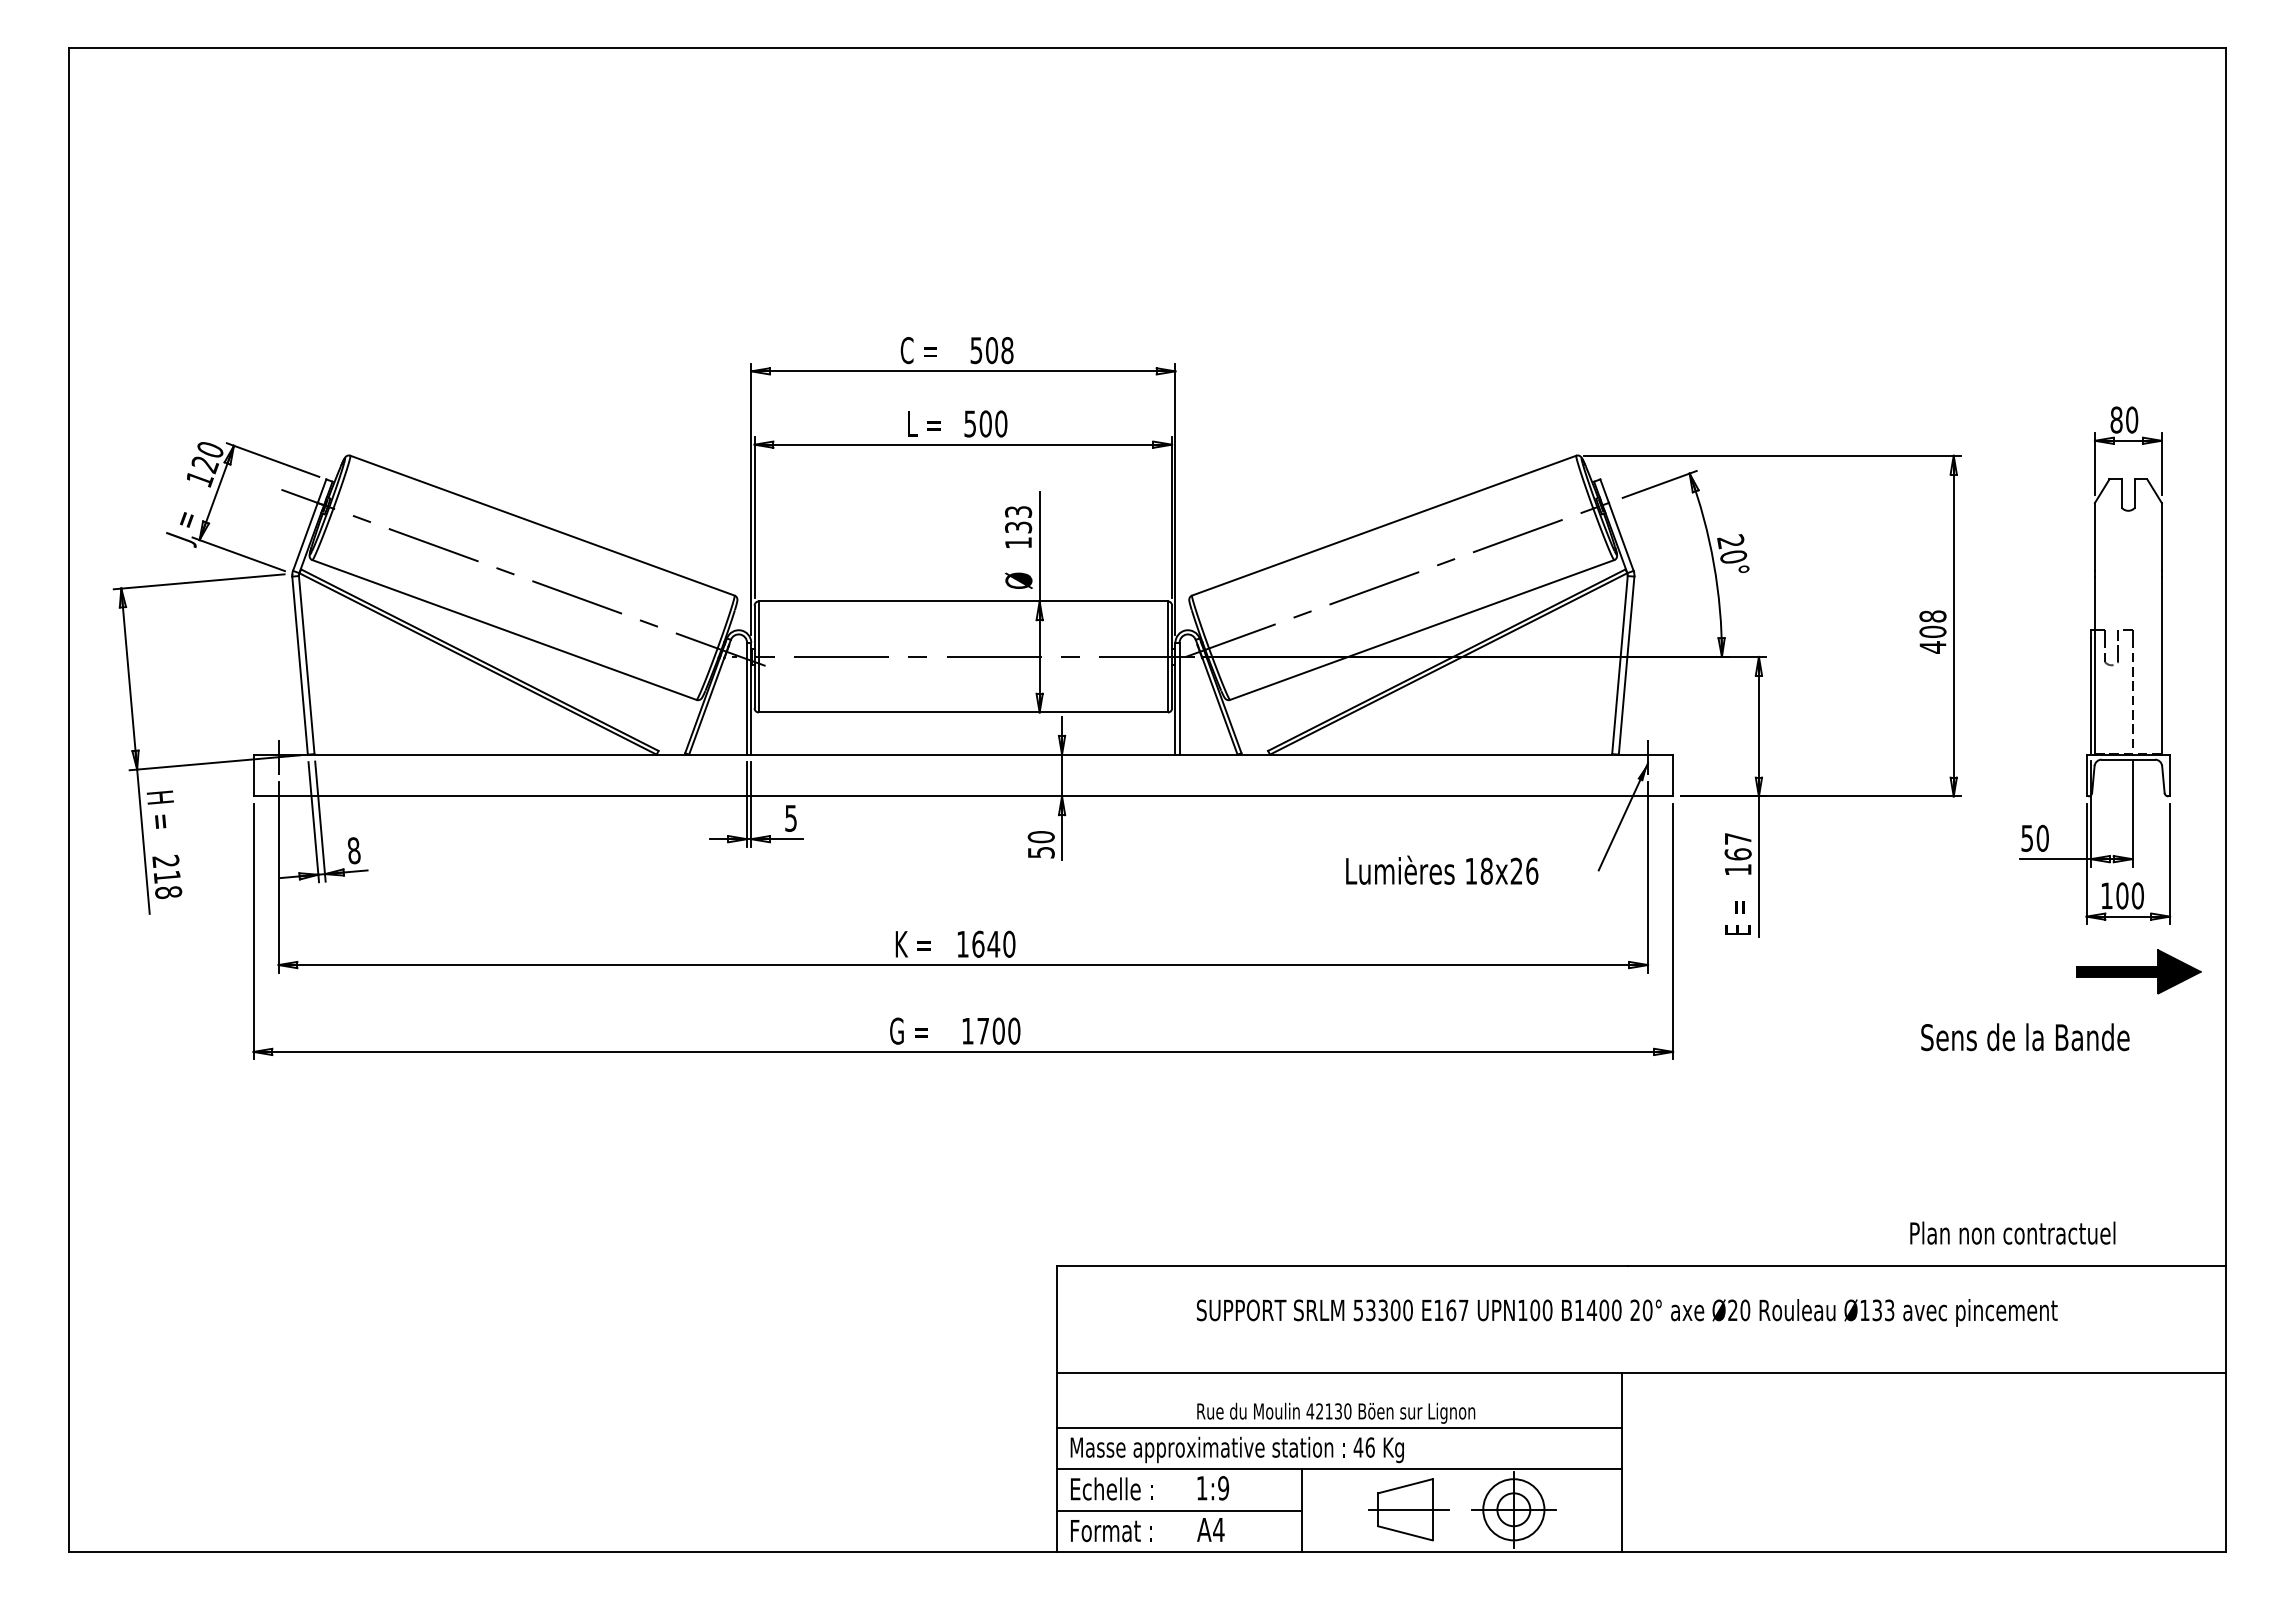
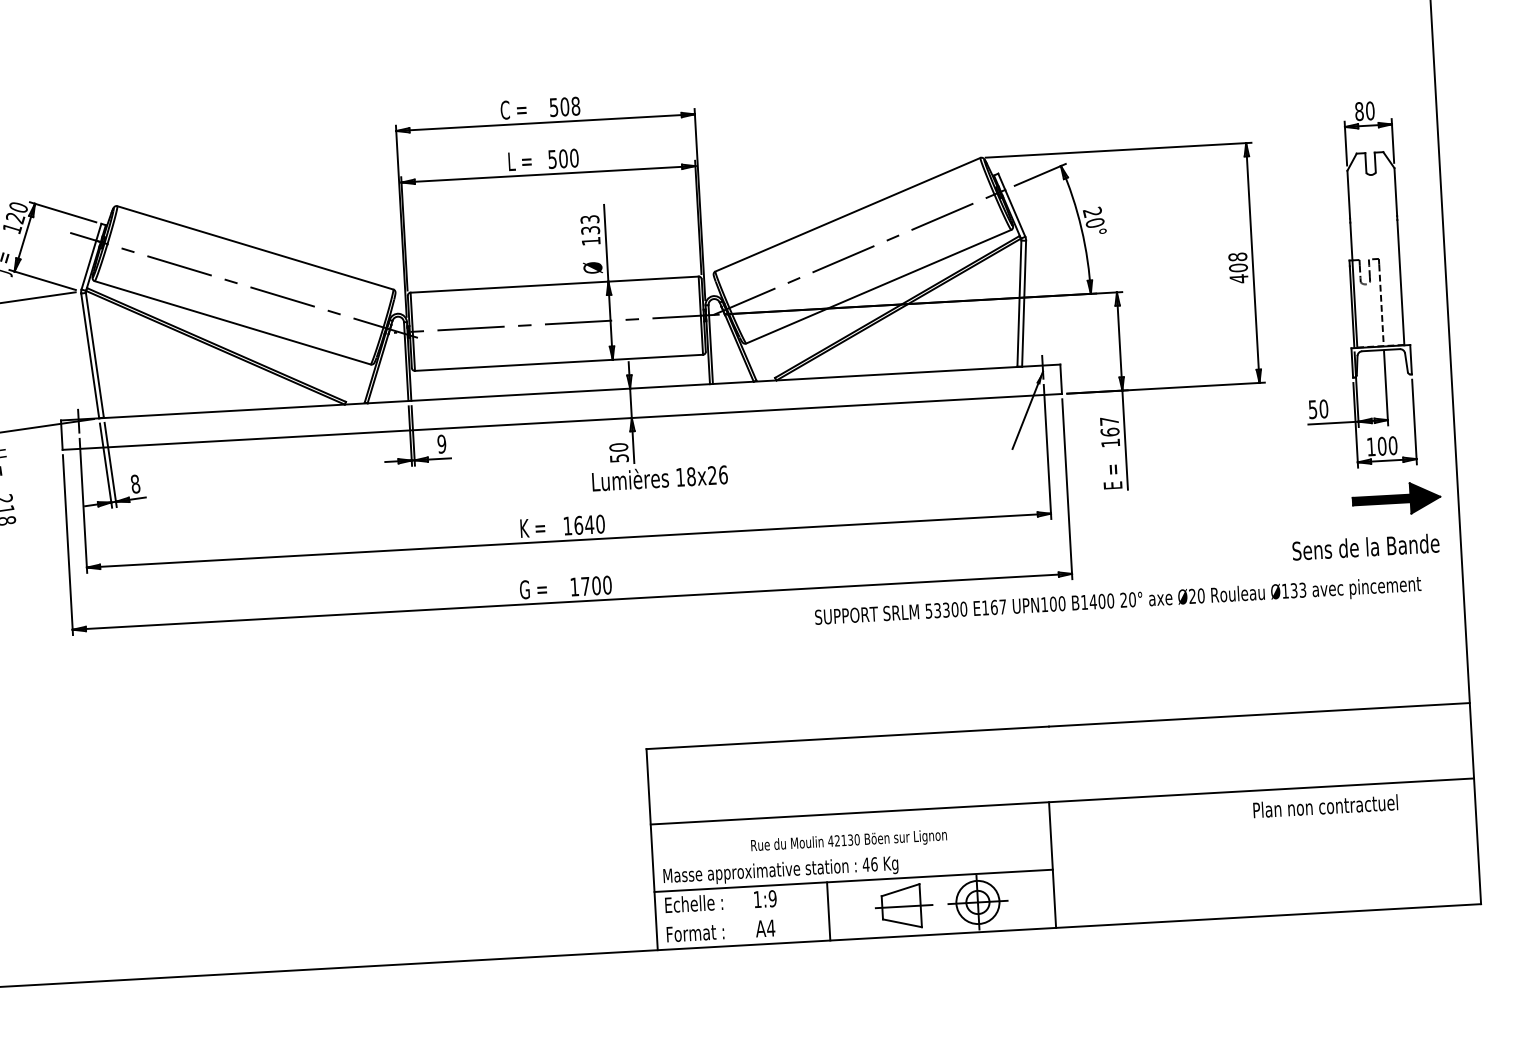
text: (791, 817) -> (442, 443), 5 -> 9
text: (1442, 869) -> (660, 477), moved
text: (2025, 1037) -> (1366, 547), moved
text: (2012, 1232) -> (1325, 805), moved
text: (1626, 1312) -> (1117, 602), moved
line: (1339, 1428) -> (852, 852), removed
line: (1178, 1510) -> (741, 916), removed

